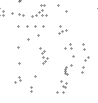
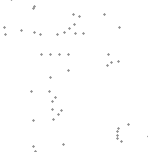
part: (30, 26) -> (54, 54), size x0.6
part: (69, 50) -> (125, 97), removed
part: (43, 55) -> (54, 104), moved

